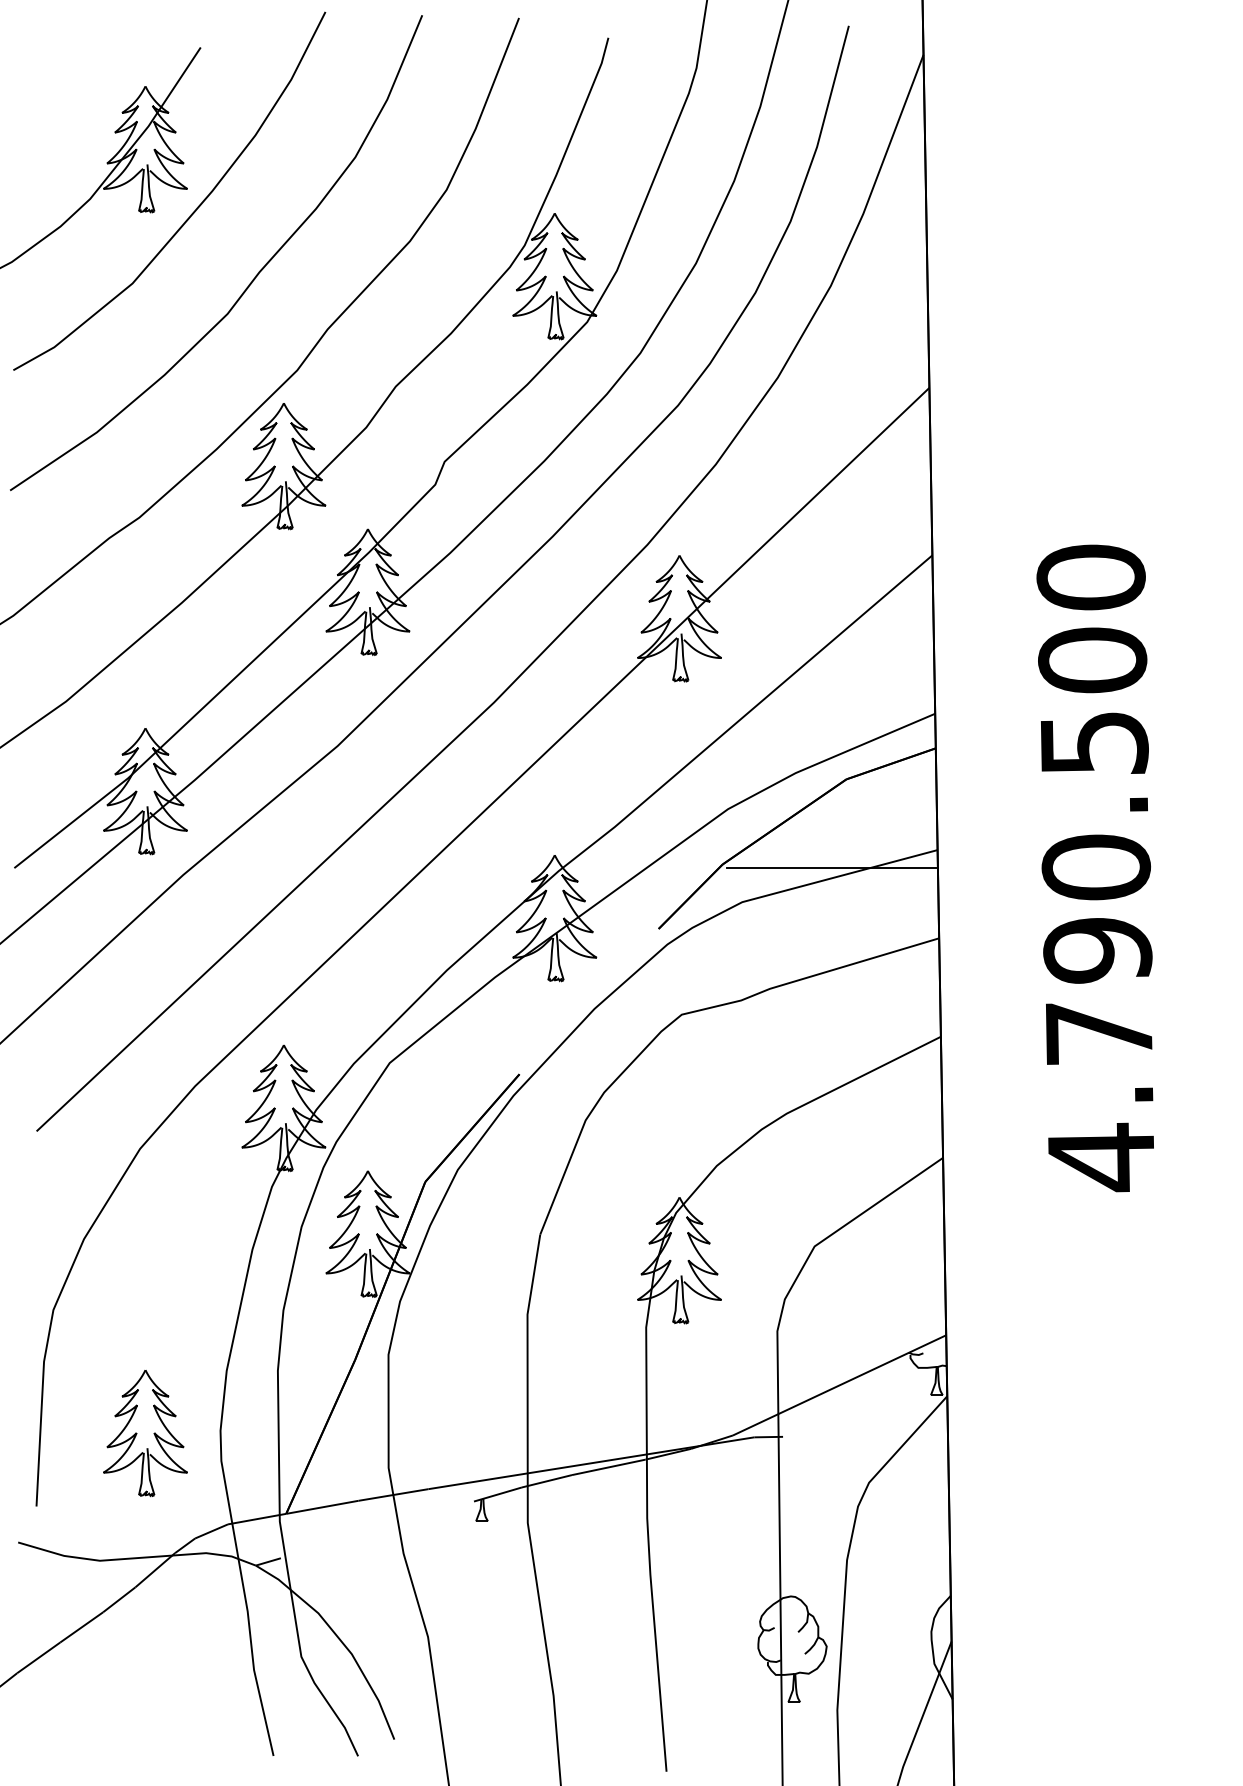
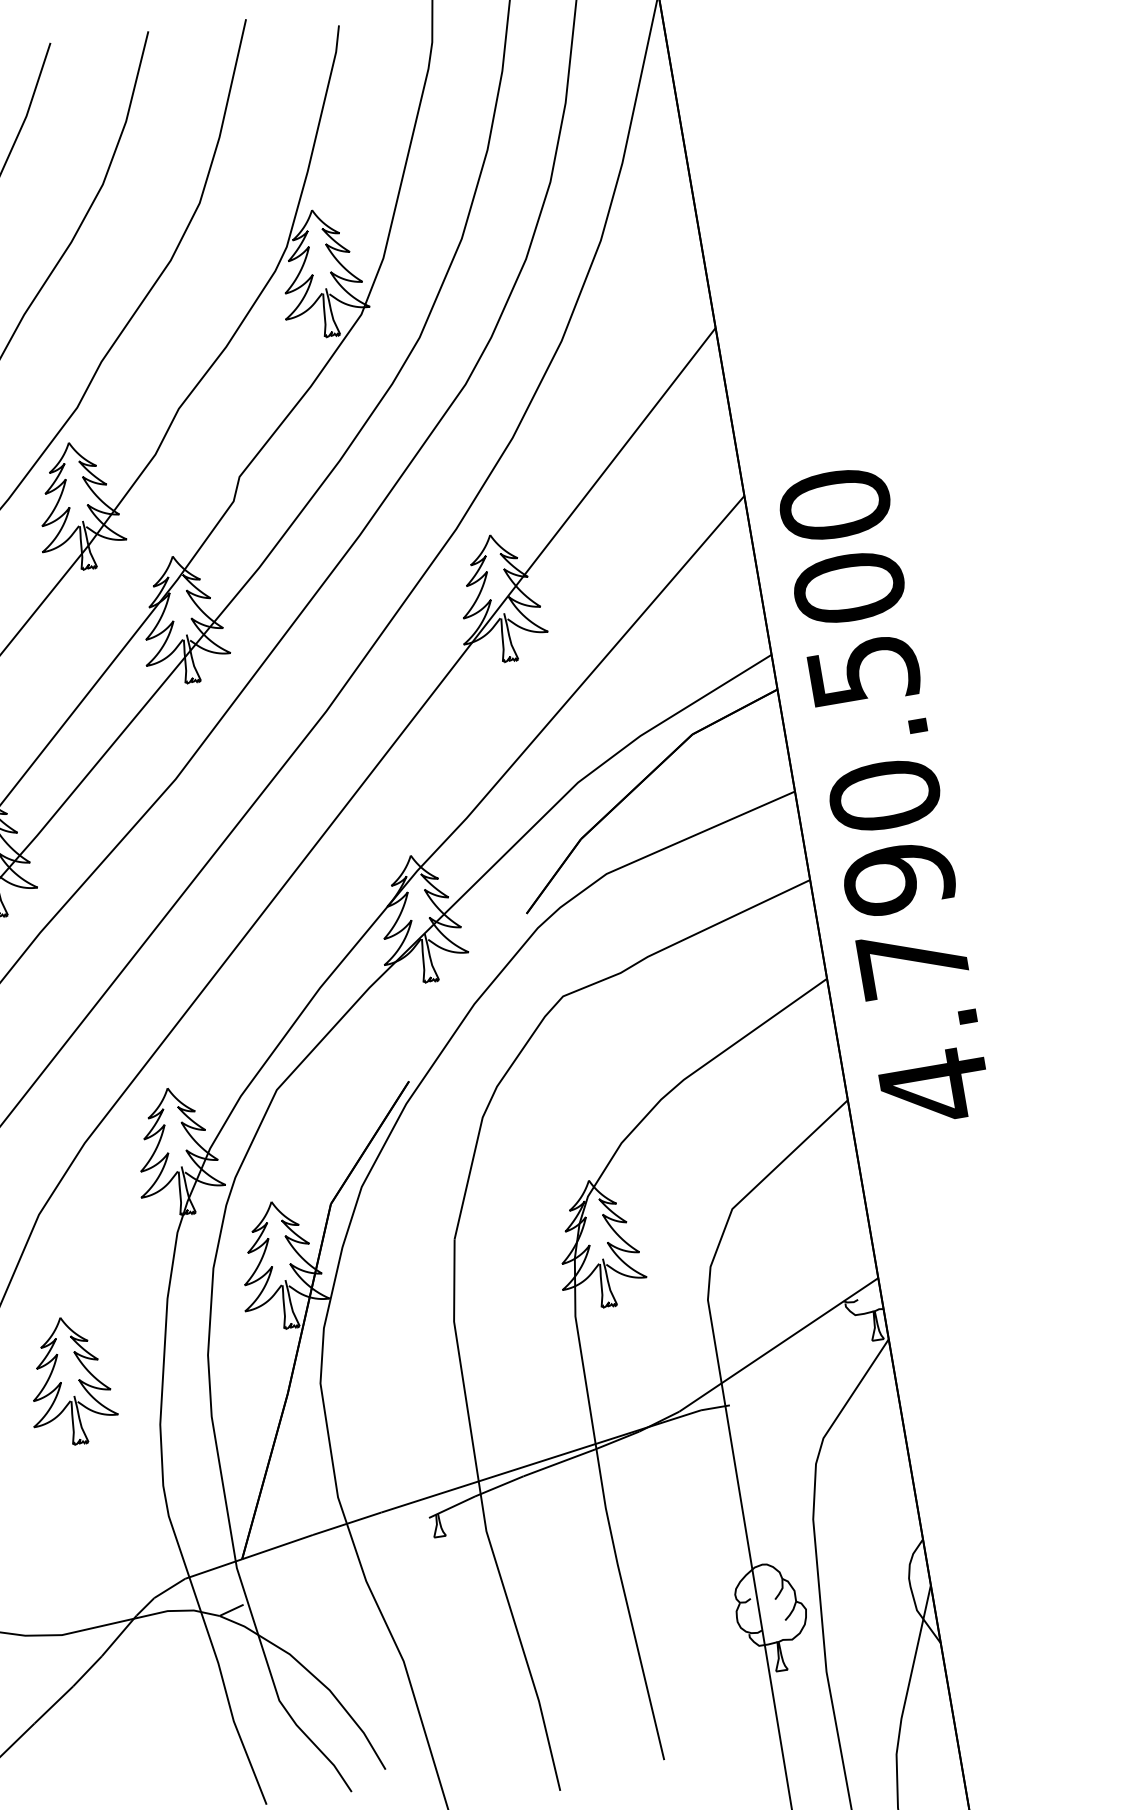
line: (831, 868) -> (691, 826), removed
text: (1094, 868) -> (883, 797), moved
part: (145, 1433) -> (70, 1381), moved

